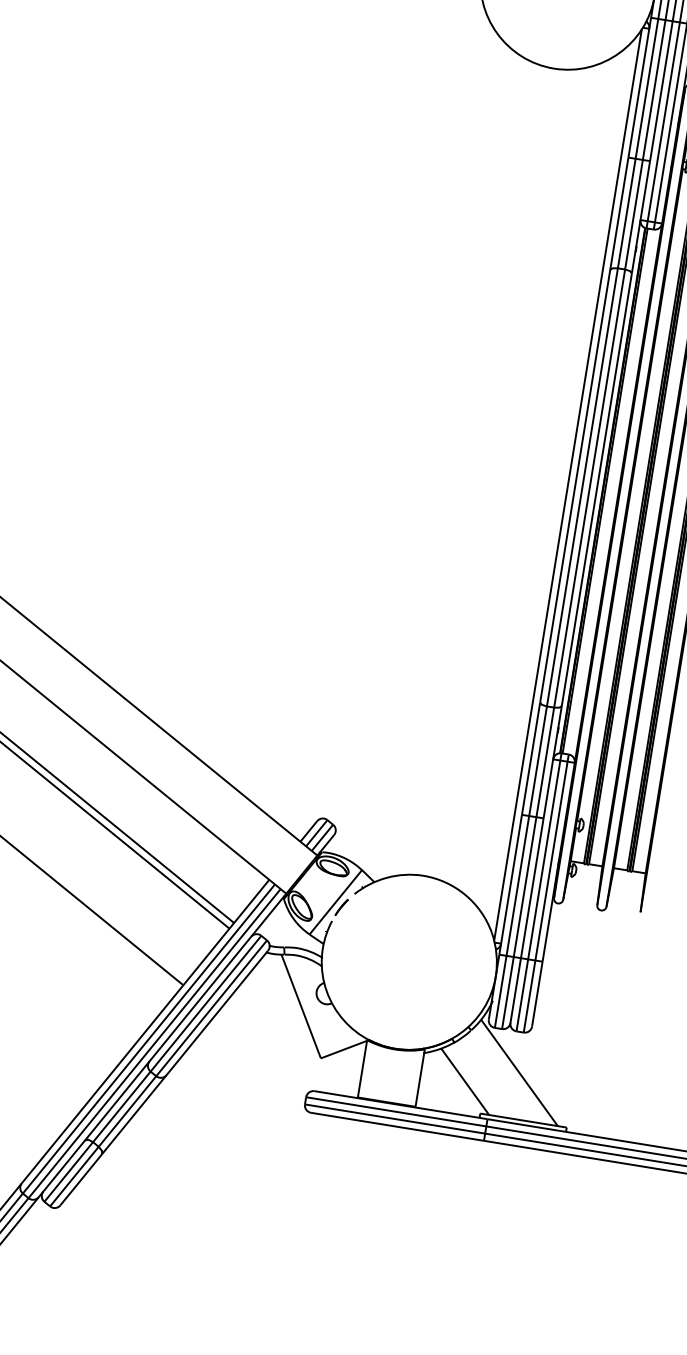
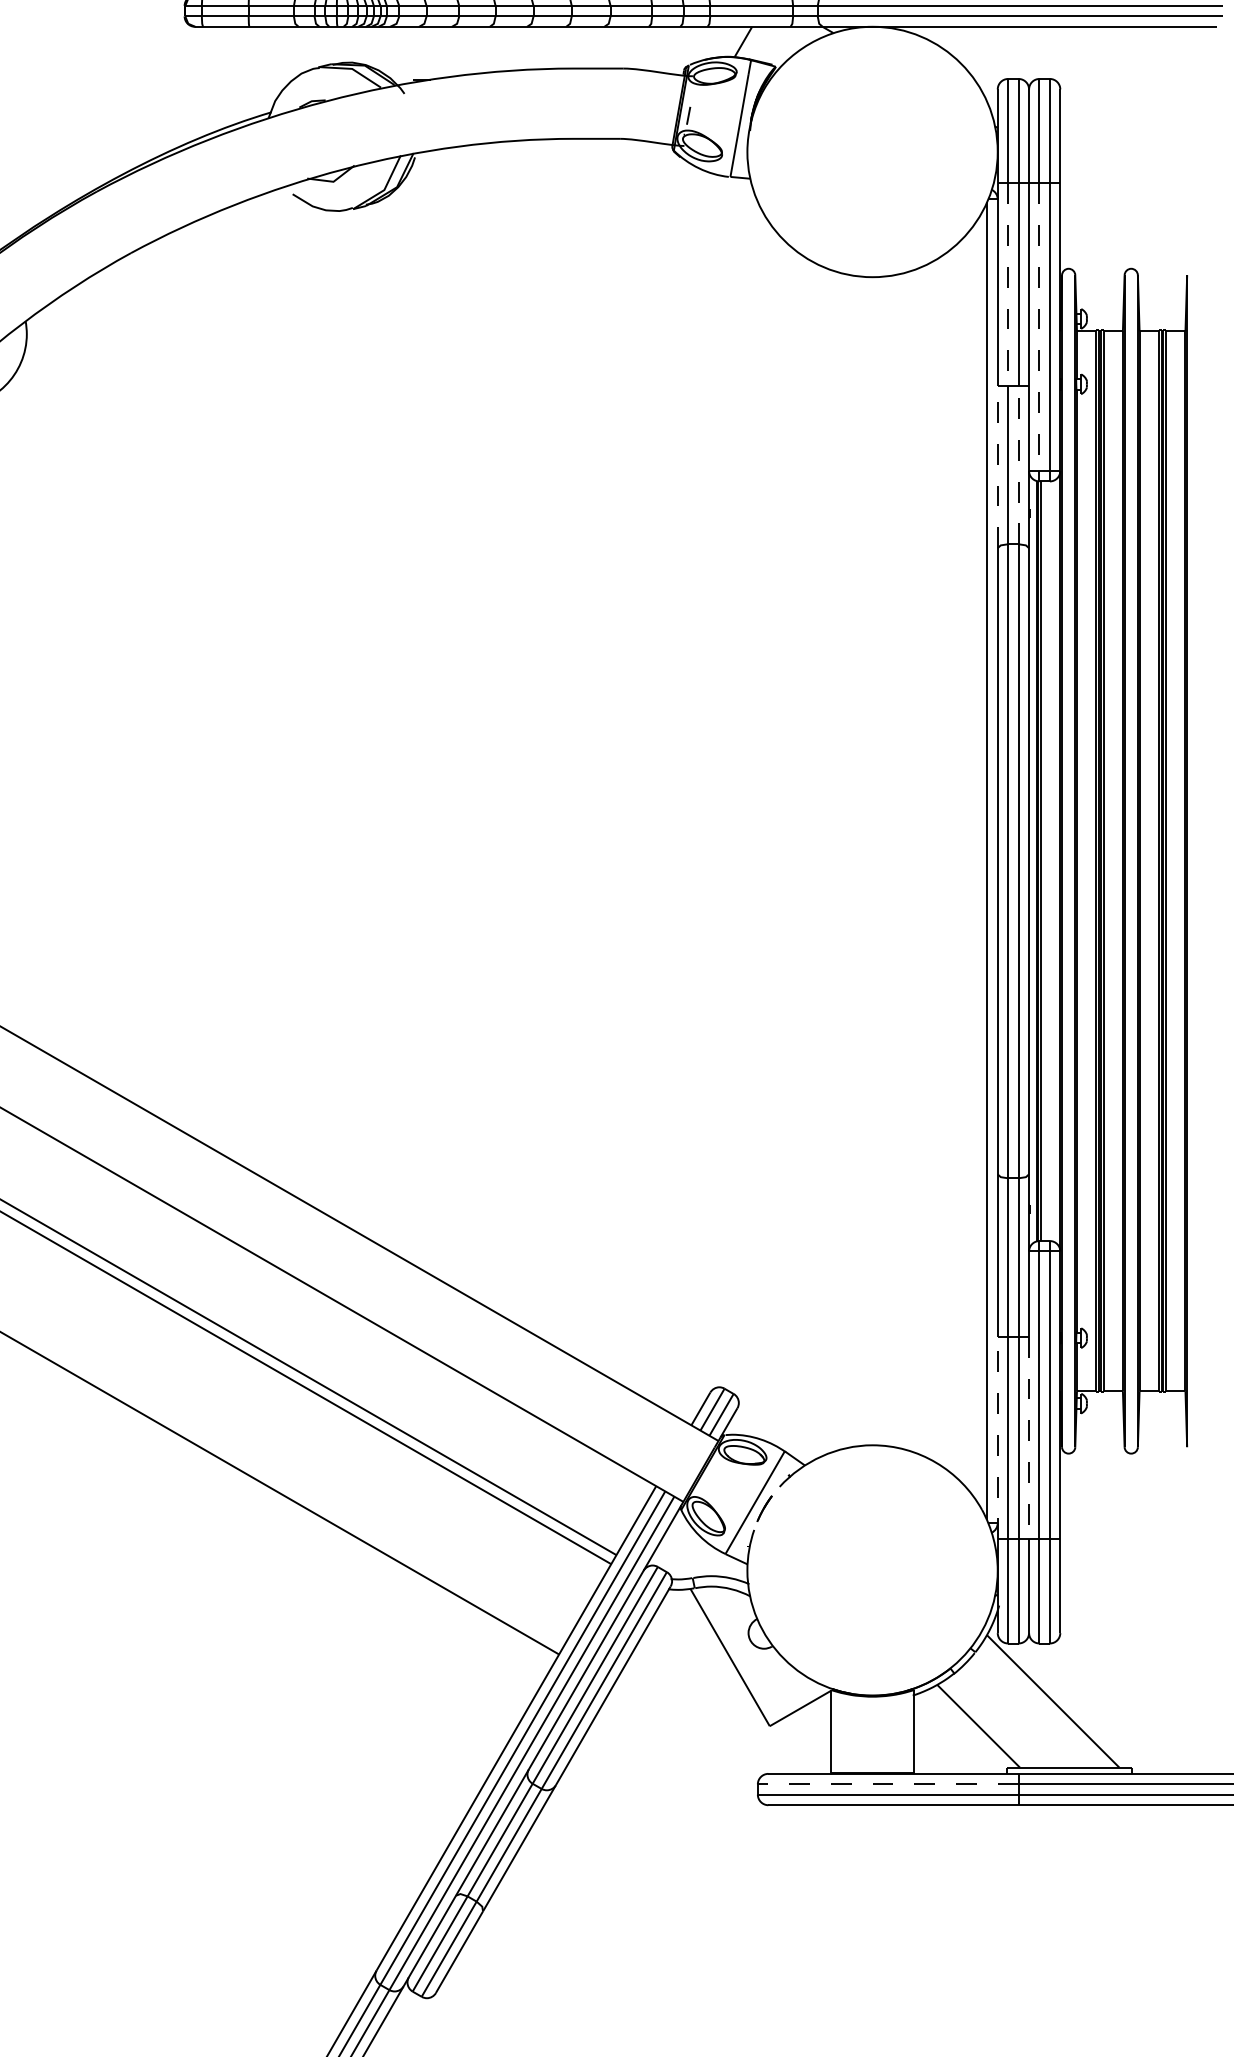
line: (647, 89) -> (1008, 285), solid -> dashed
line: (663, 122) -> (1039, 327), solid -> dashed
line: (619, 214) -> (997, 467), solid -> dashed
line: (633, 215) -> (1018, 465), solid -> dashed
line: (510, 884) -> (997, 1437), solid -> dashed
line: (532, 888) -> (1029, 1438), solid -> dashed
line: (396, 1111) -> (888, 1784), solid -> dashed

